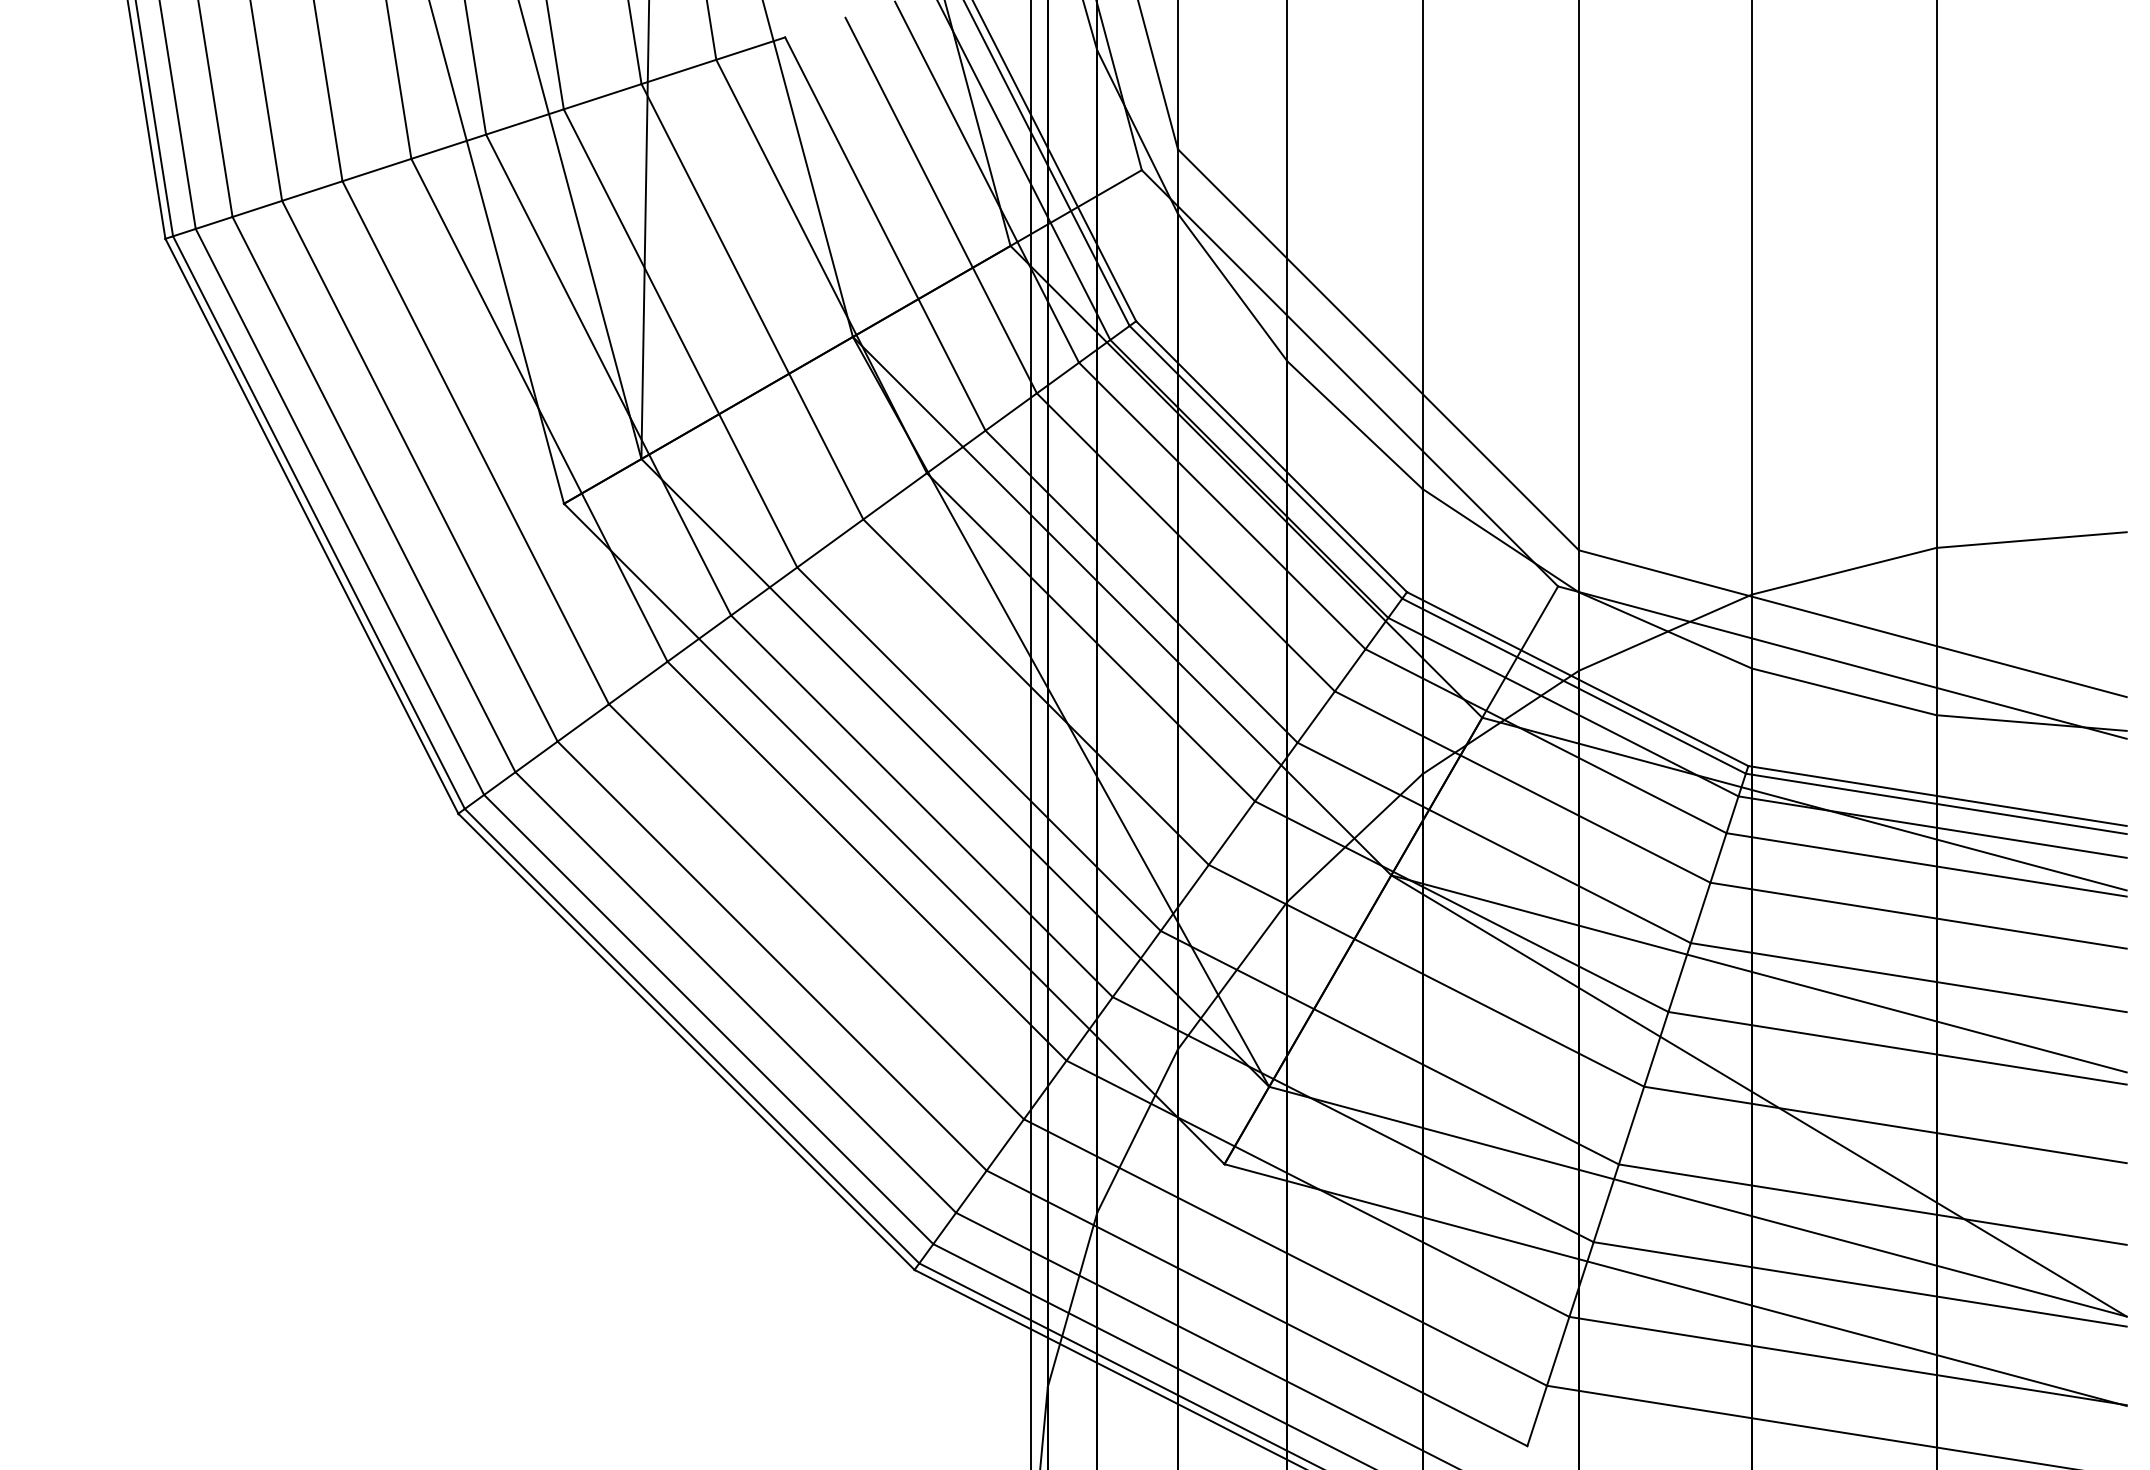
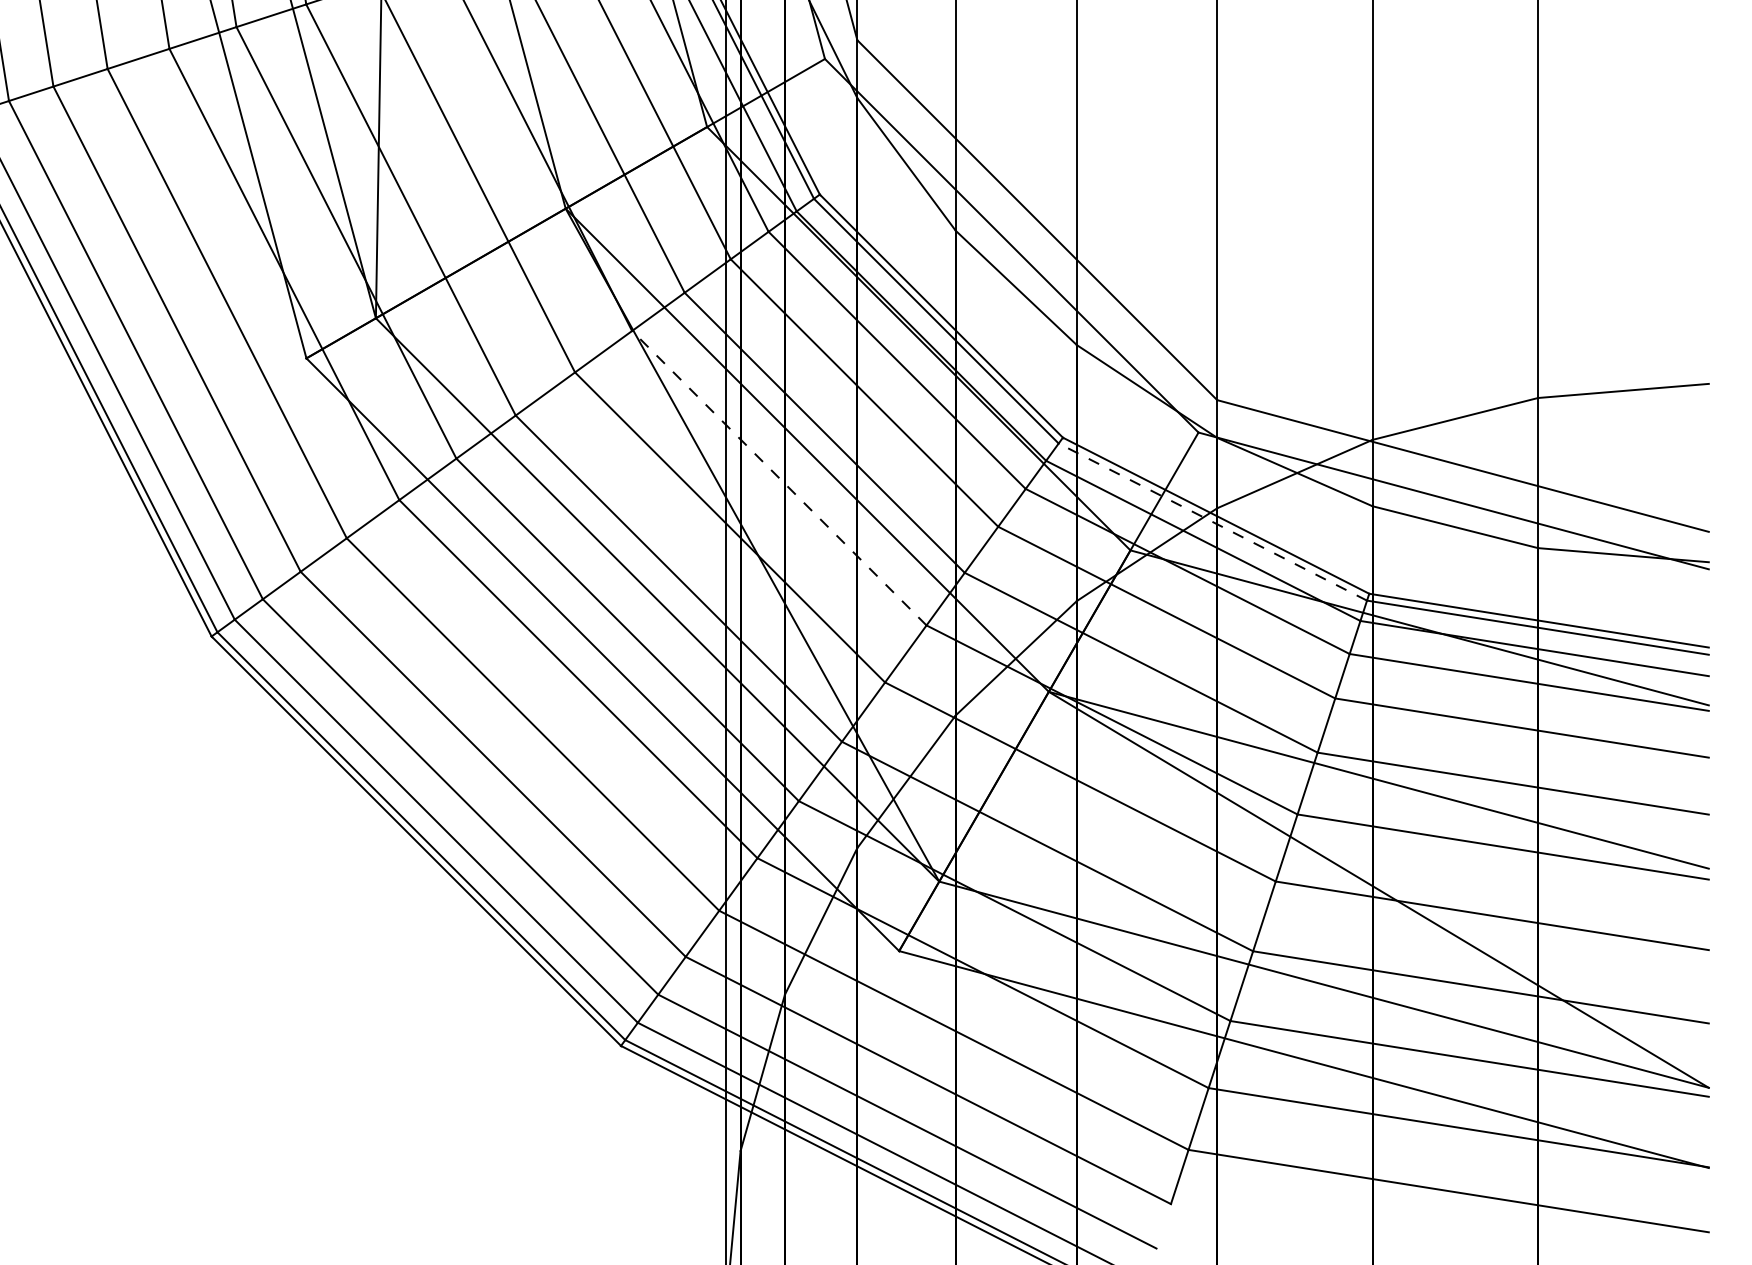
line: (1090, 637) -> (778, 478), solid -> dashed
line: (1574, 686) -> (1213, 522), solid -> dashed

